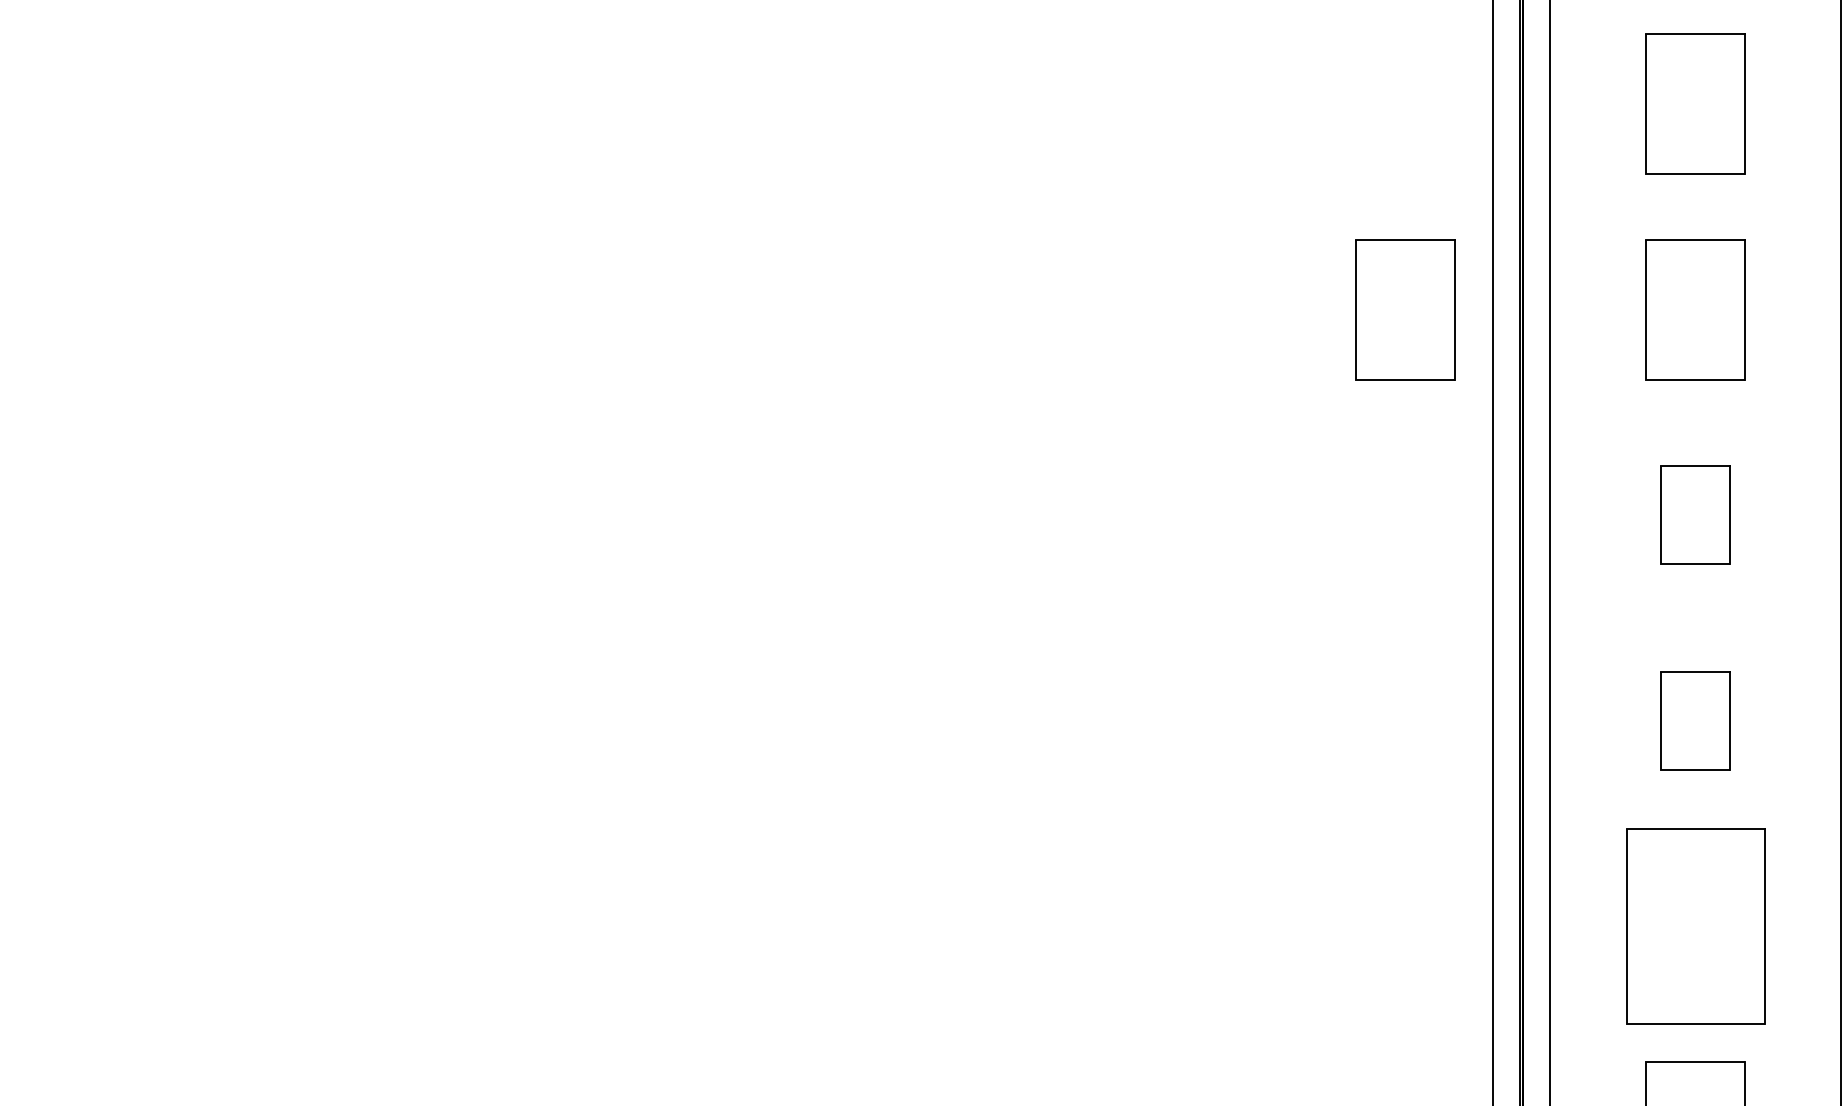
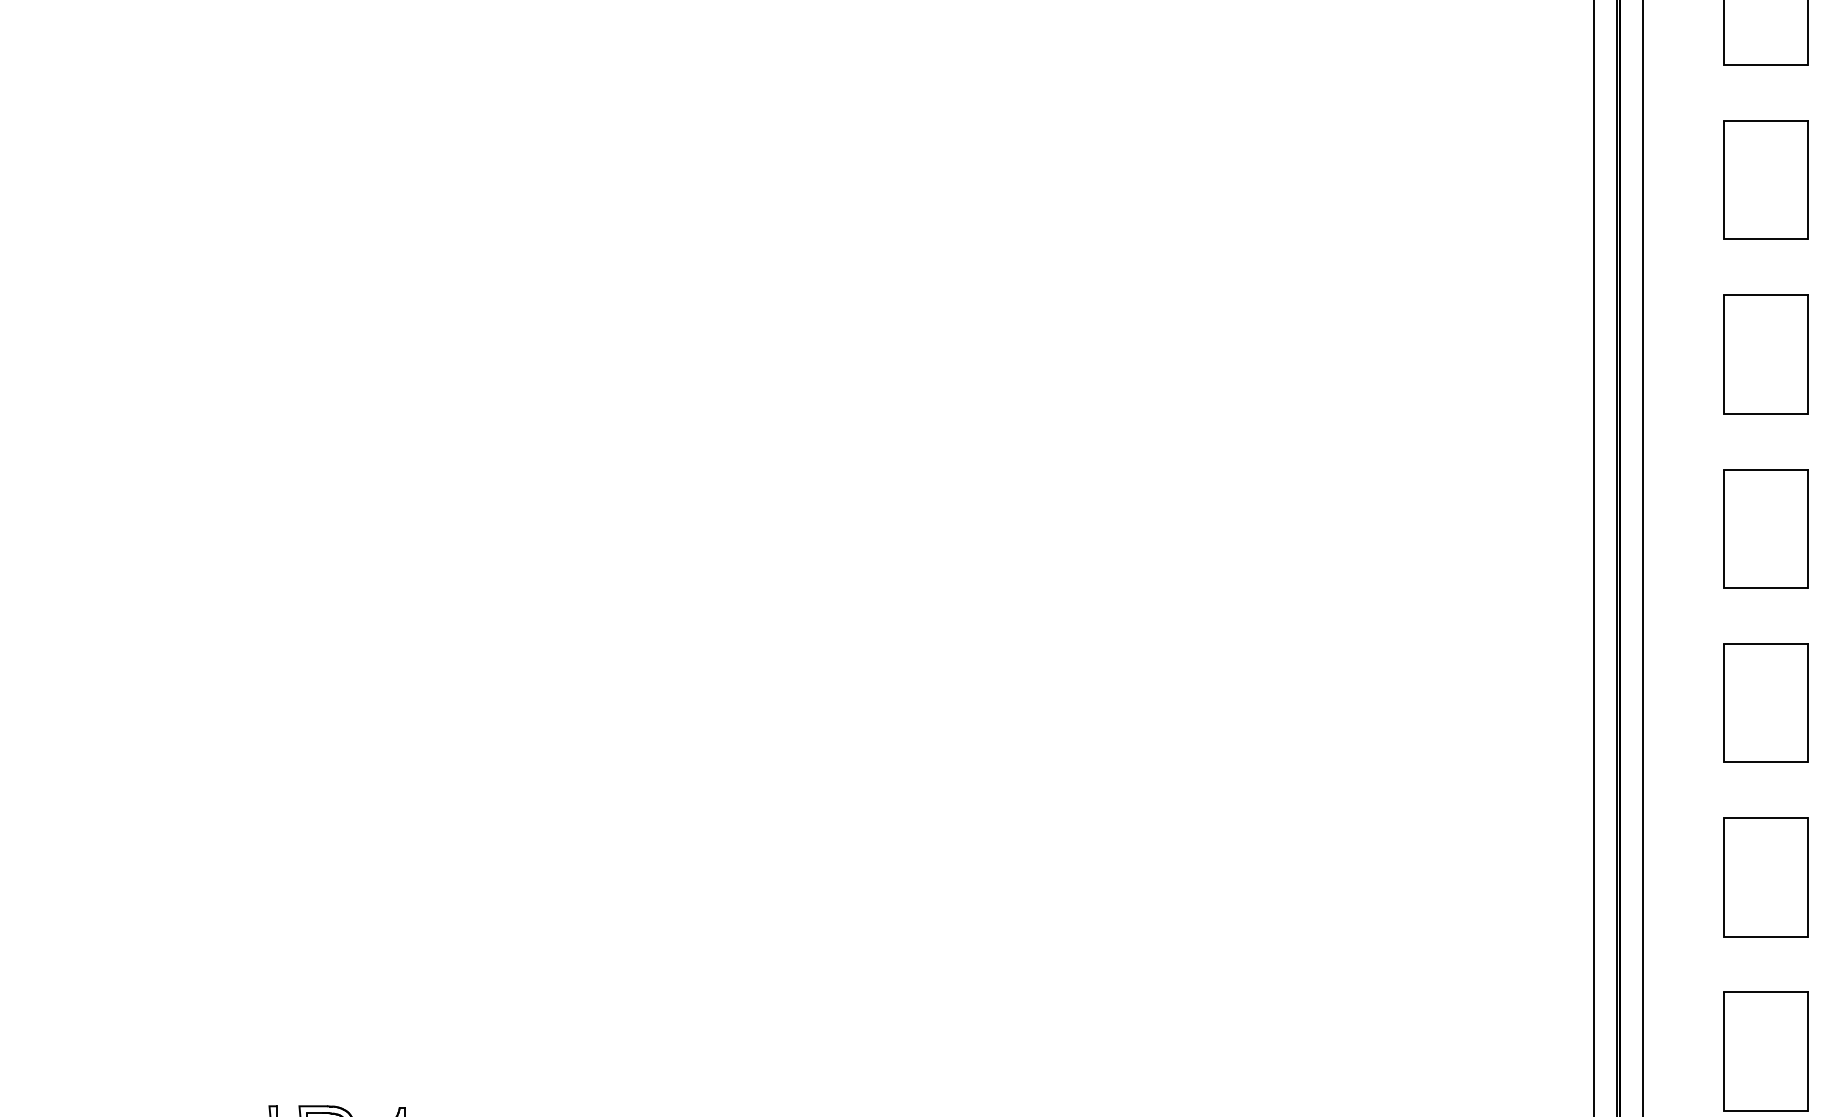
part: (1404, 309) -> (1519, 179), removed
part: (1694, 515) -> (1765, 354), size x1.43
part: (1694, 720) -> (1765, 528), size x1.43
part: (1694, 925) -> (1765, 702), size x0.71

